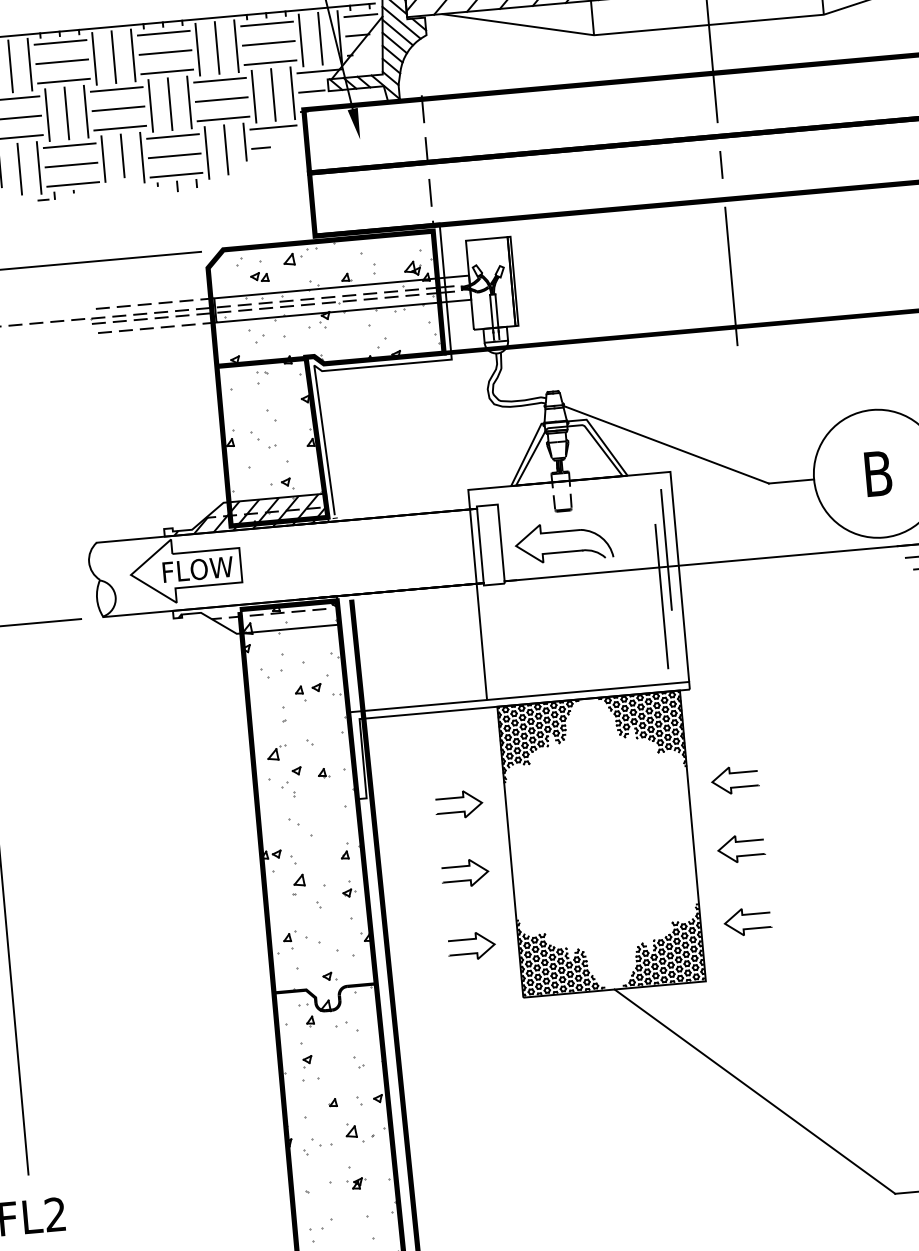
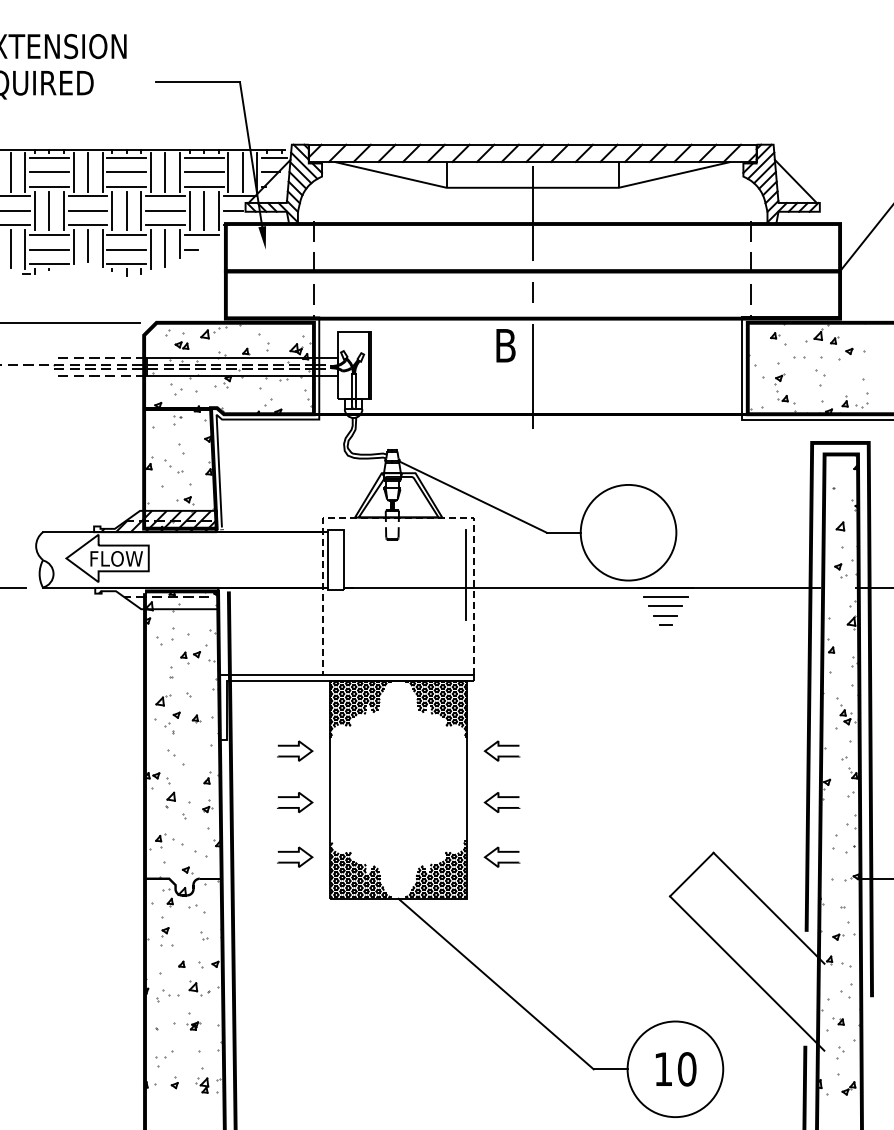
text: (877, 473) -> (505, 345), moved
line: (569, 480) -> (398, 517), solid -> dashed
part: (562, 532) -> (390, 555), removed
line: (661, 596) -> (459, 609), removed

